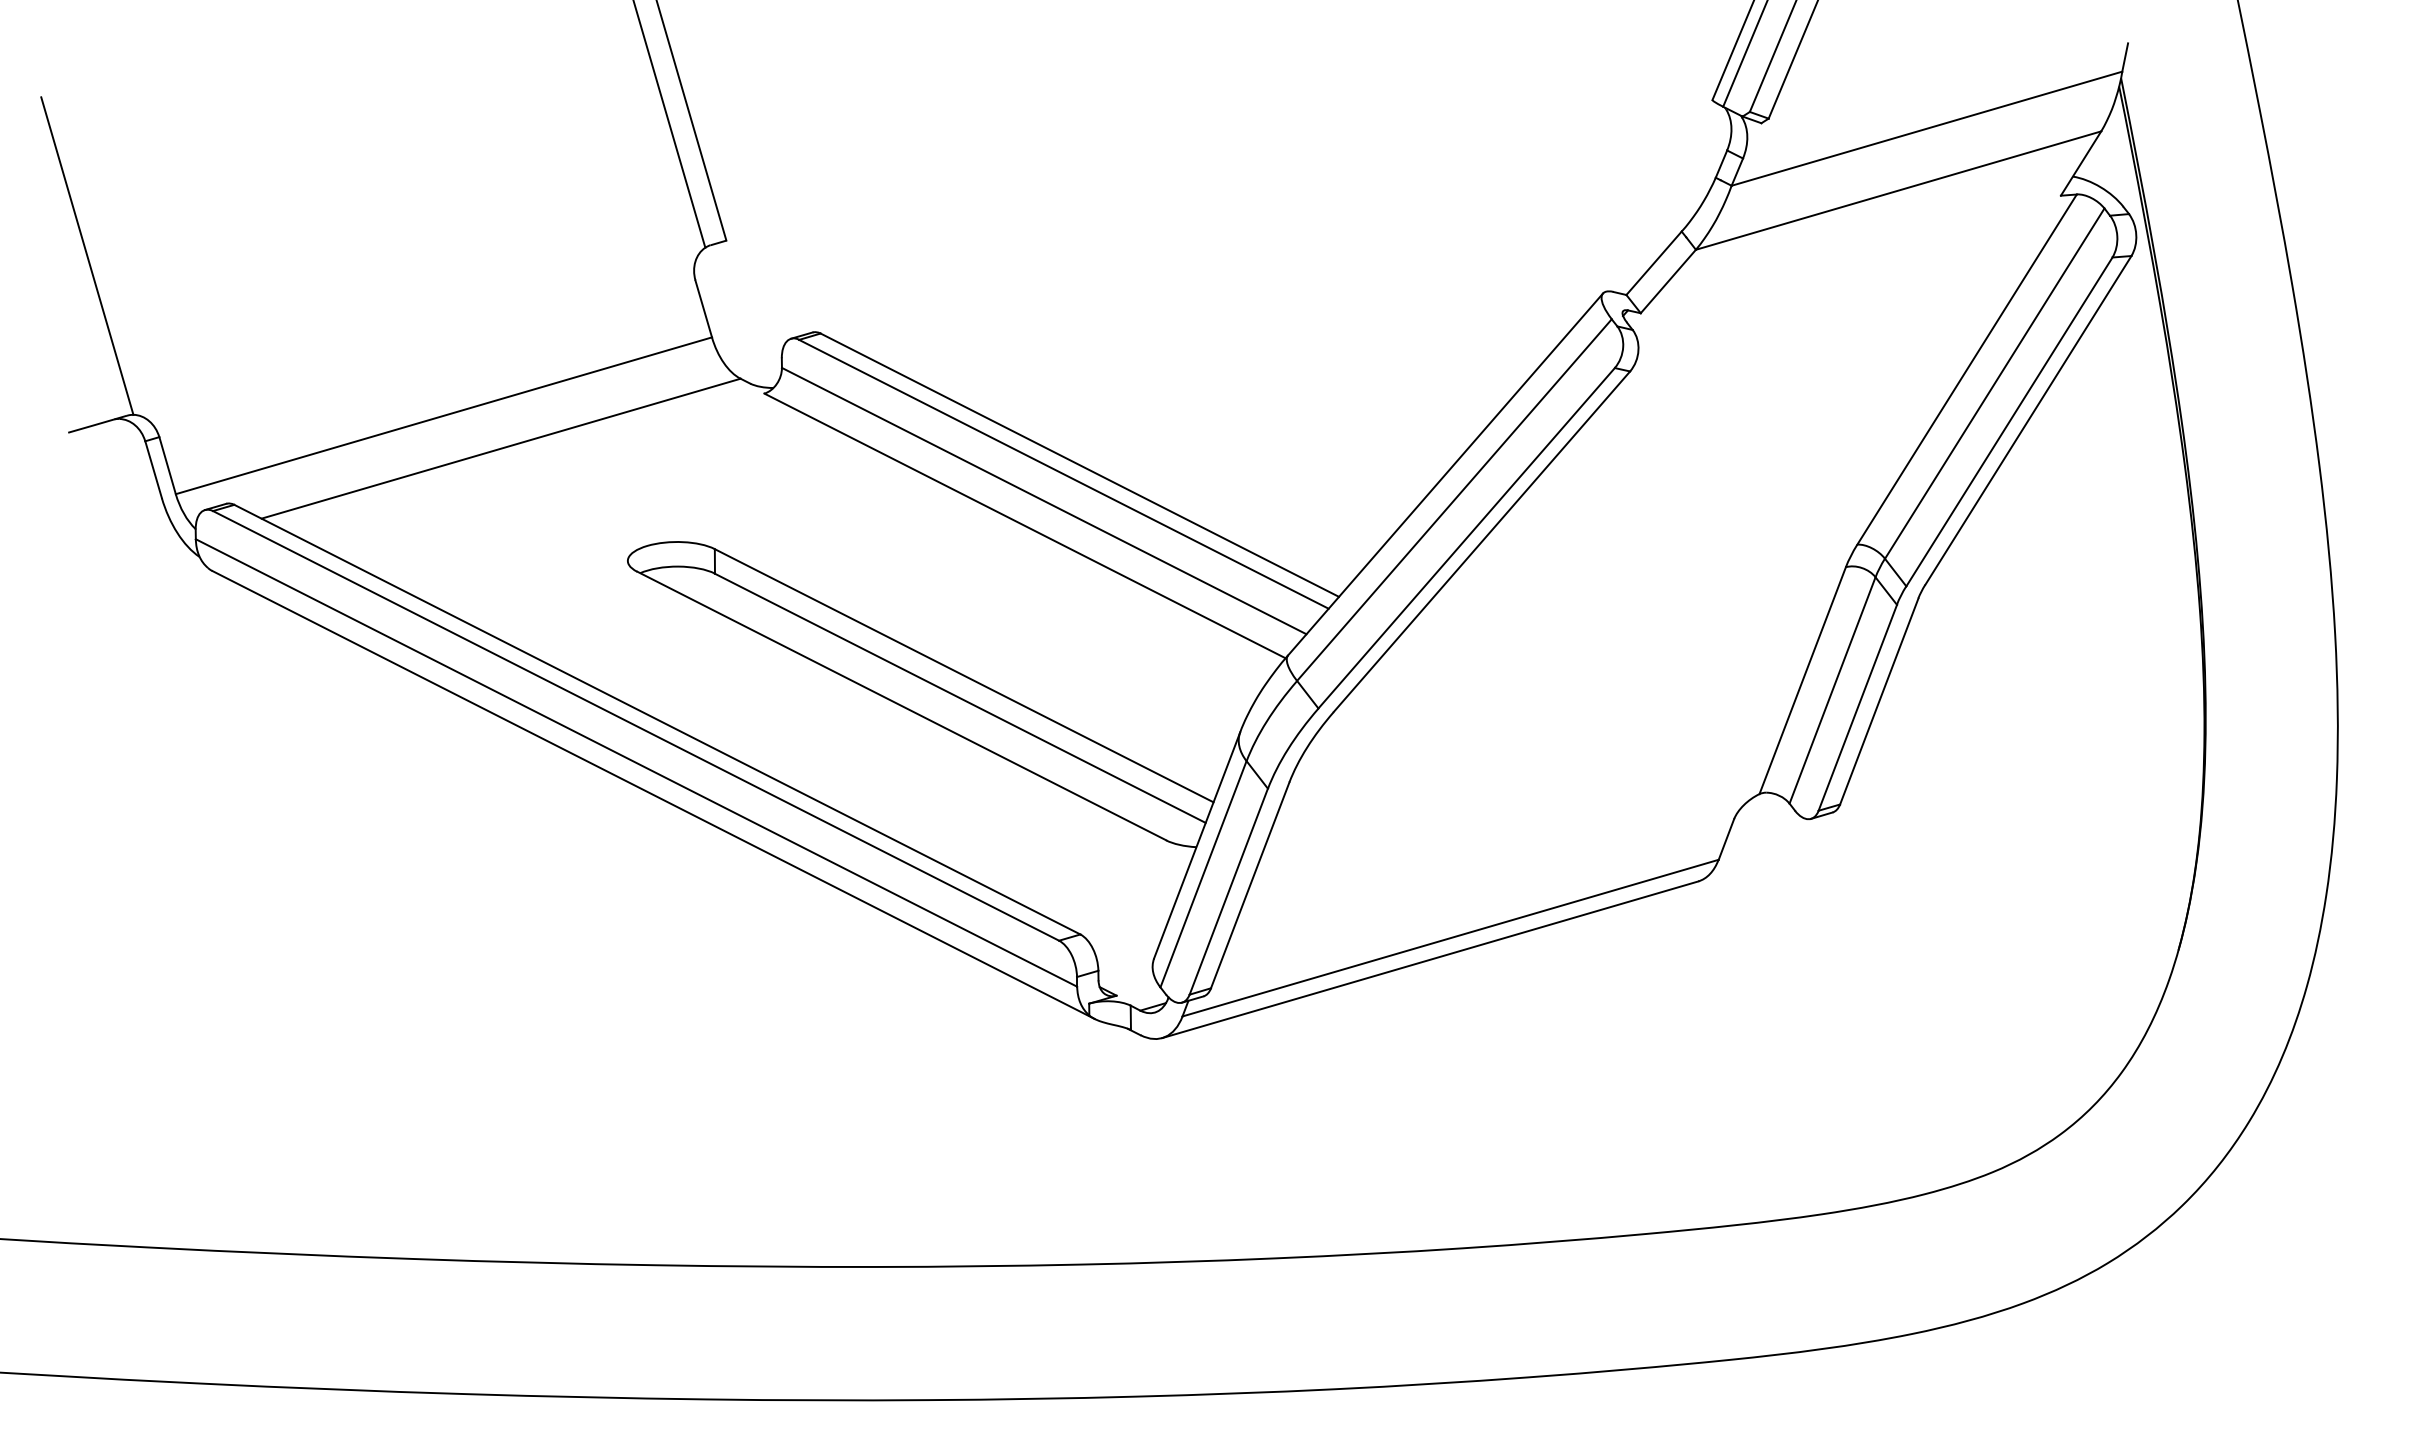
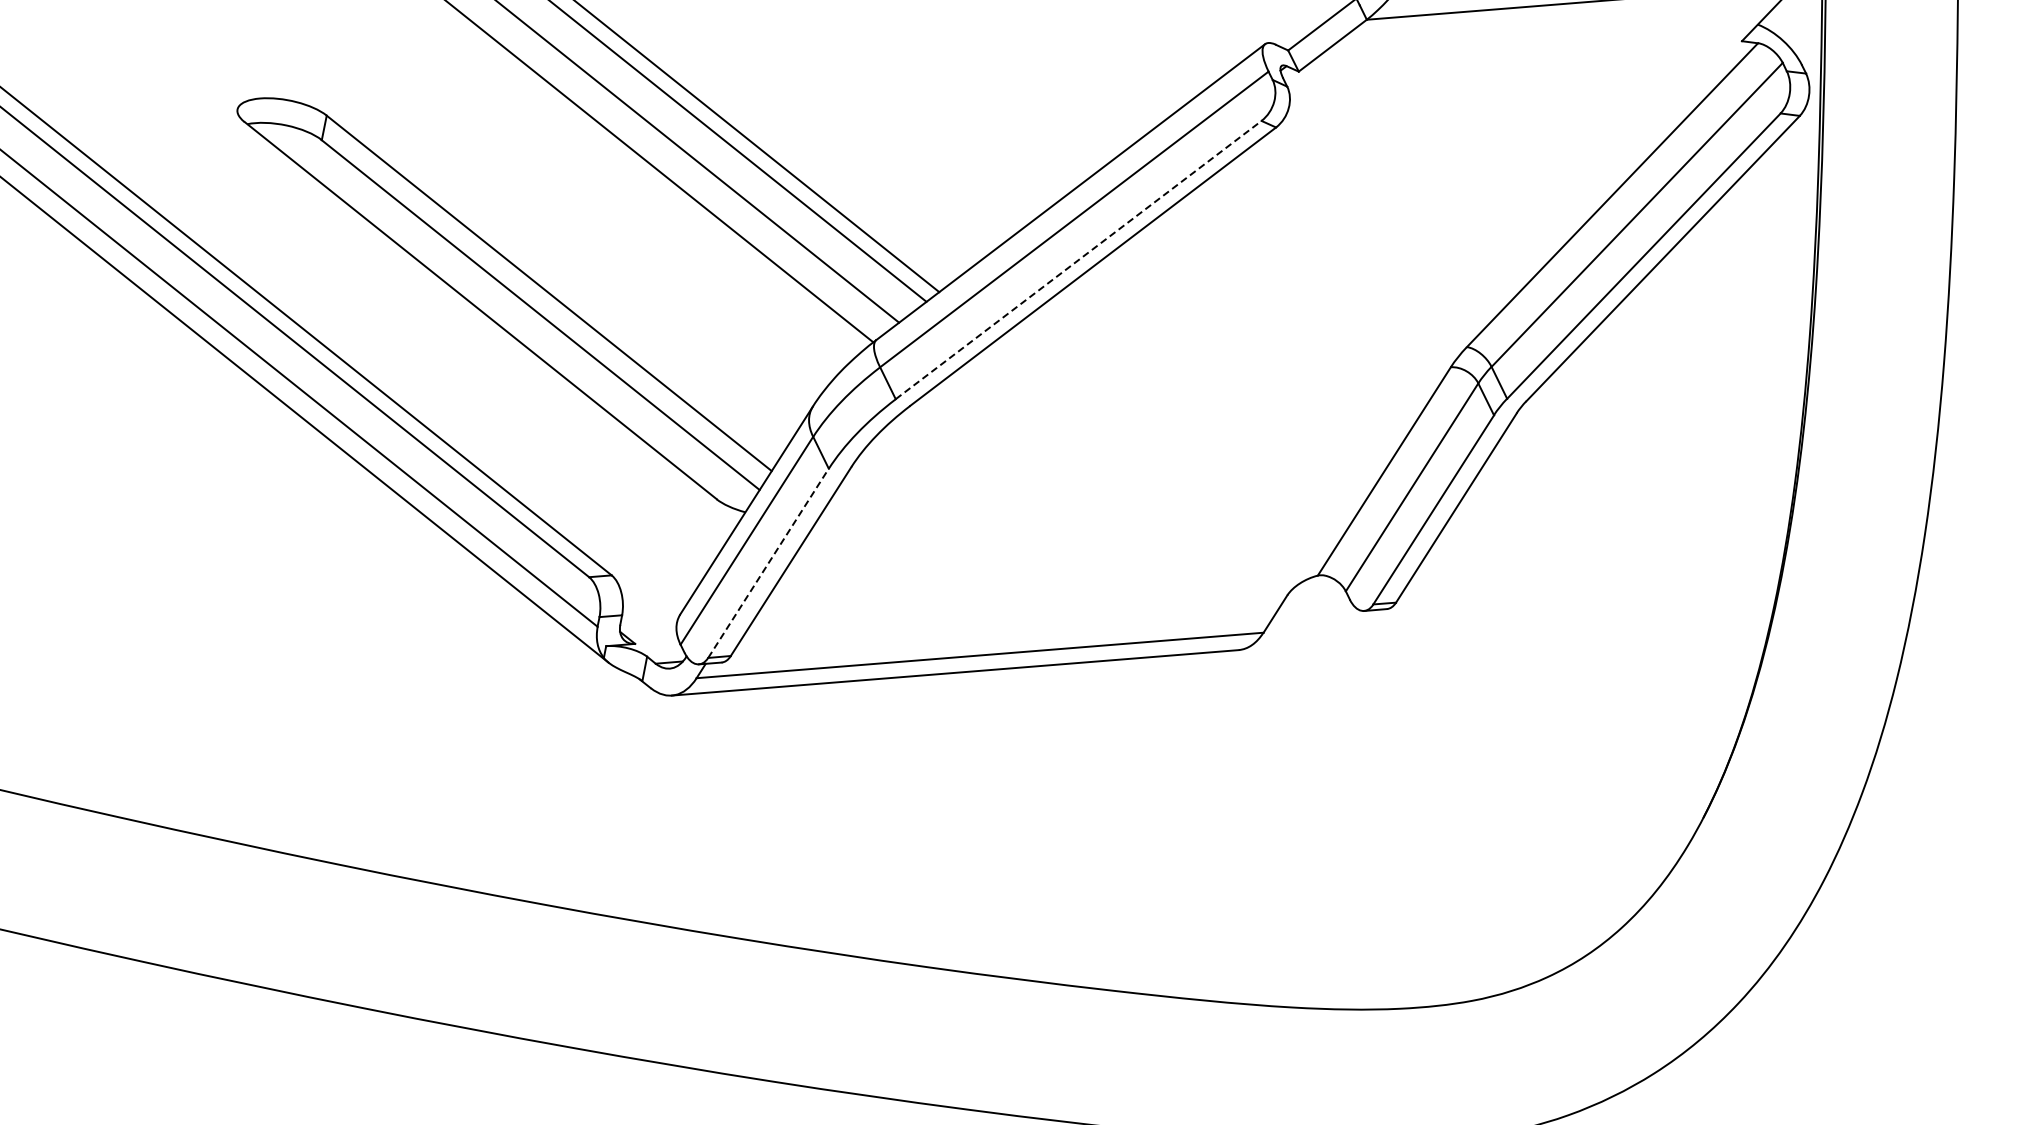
line: (1466, 538) -> (1078, 260), solid -> dashed
line: (1228, 891) -> (768, 563), solid -> dashed

